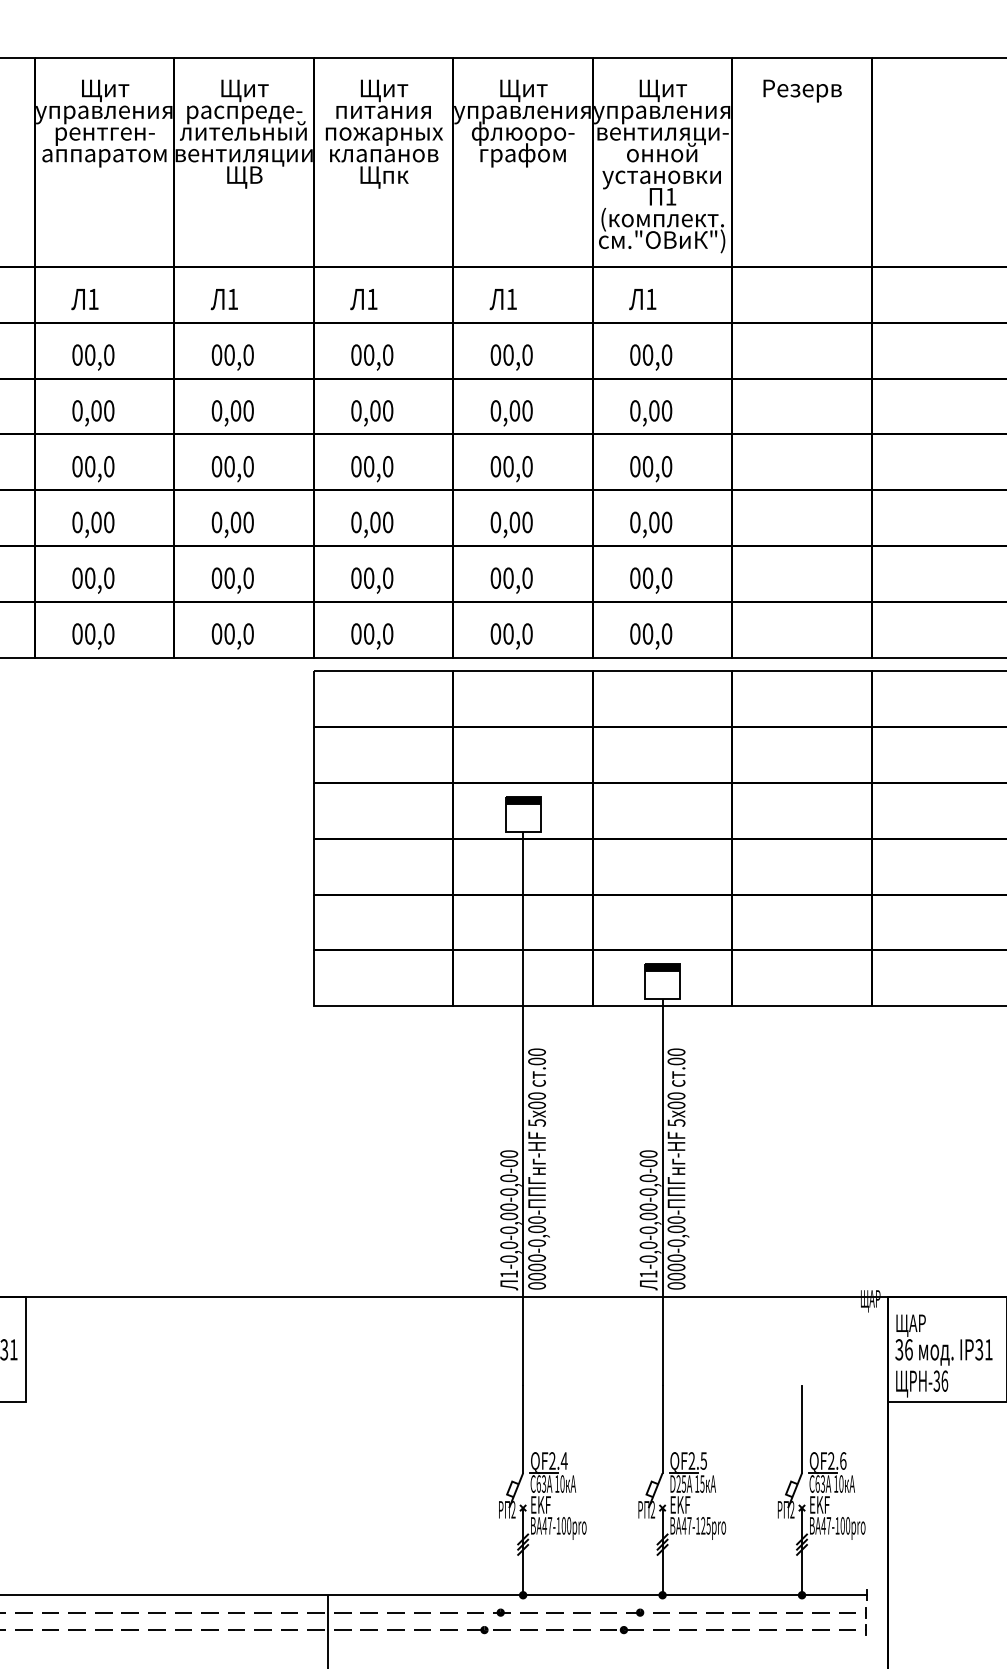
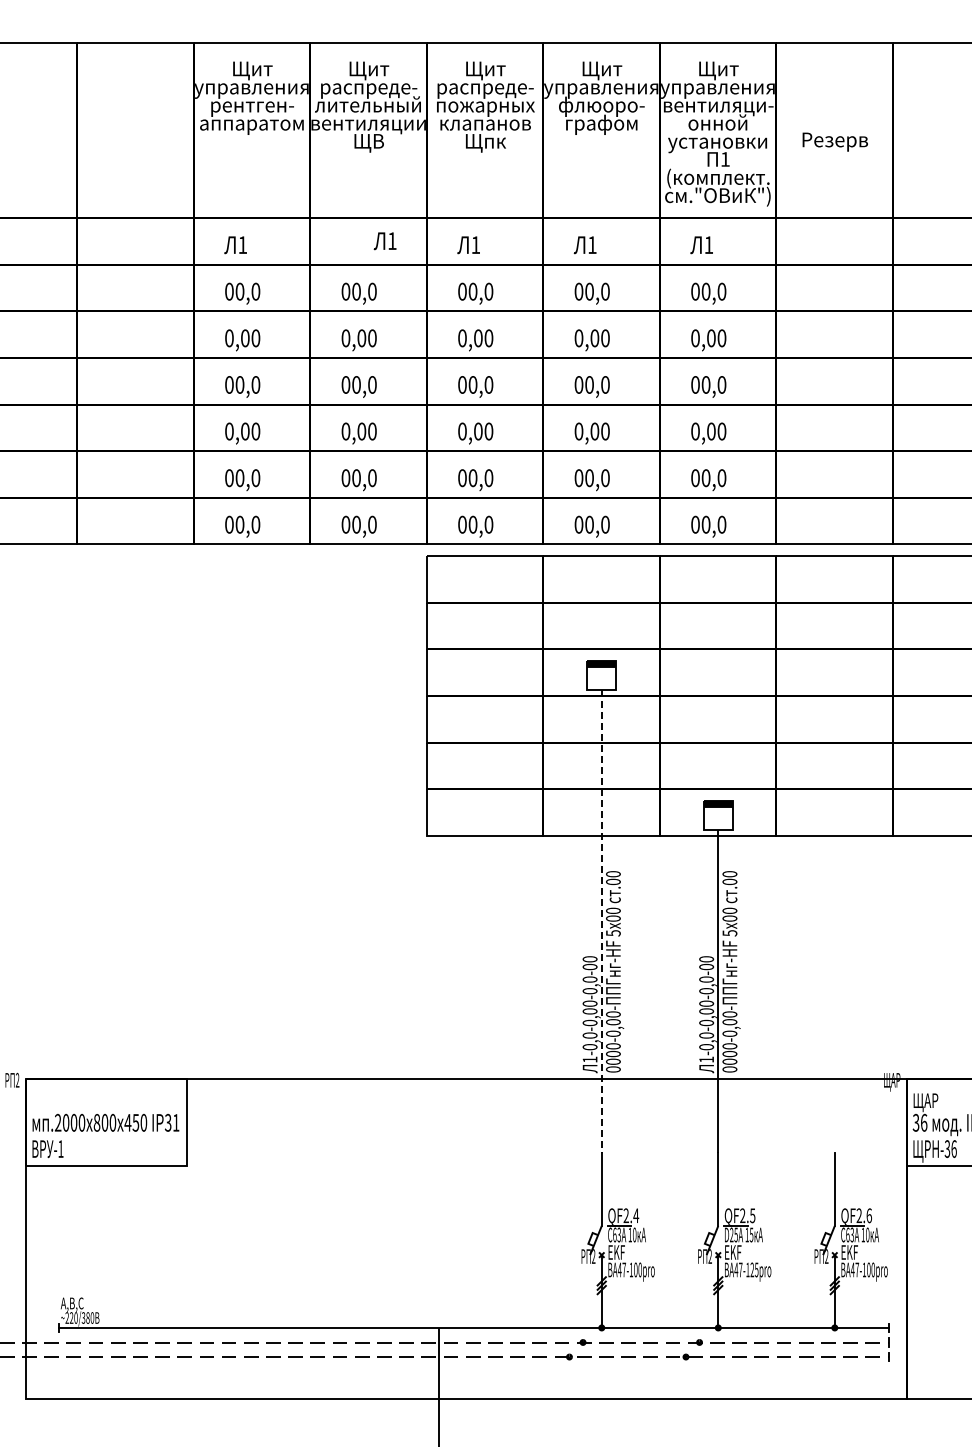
text: (801, 90) -> (834, 141), moved
text: (383, 114) -> (485, 90), питания -> распреде-
text: (223, 299) -> (384, 241), moved
line: (522, 1108) -> (601, 921), solid -> dashed

